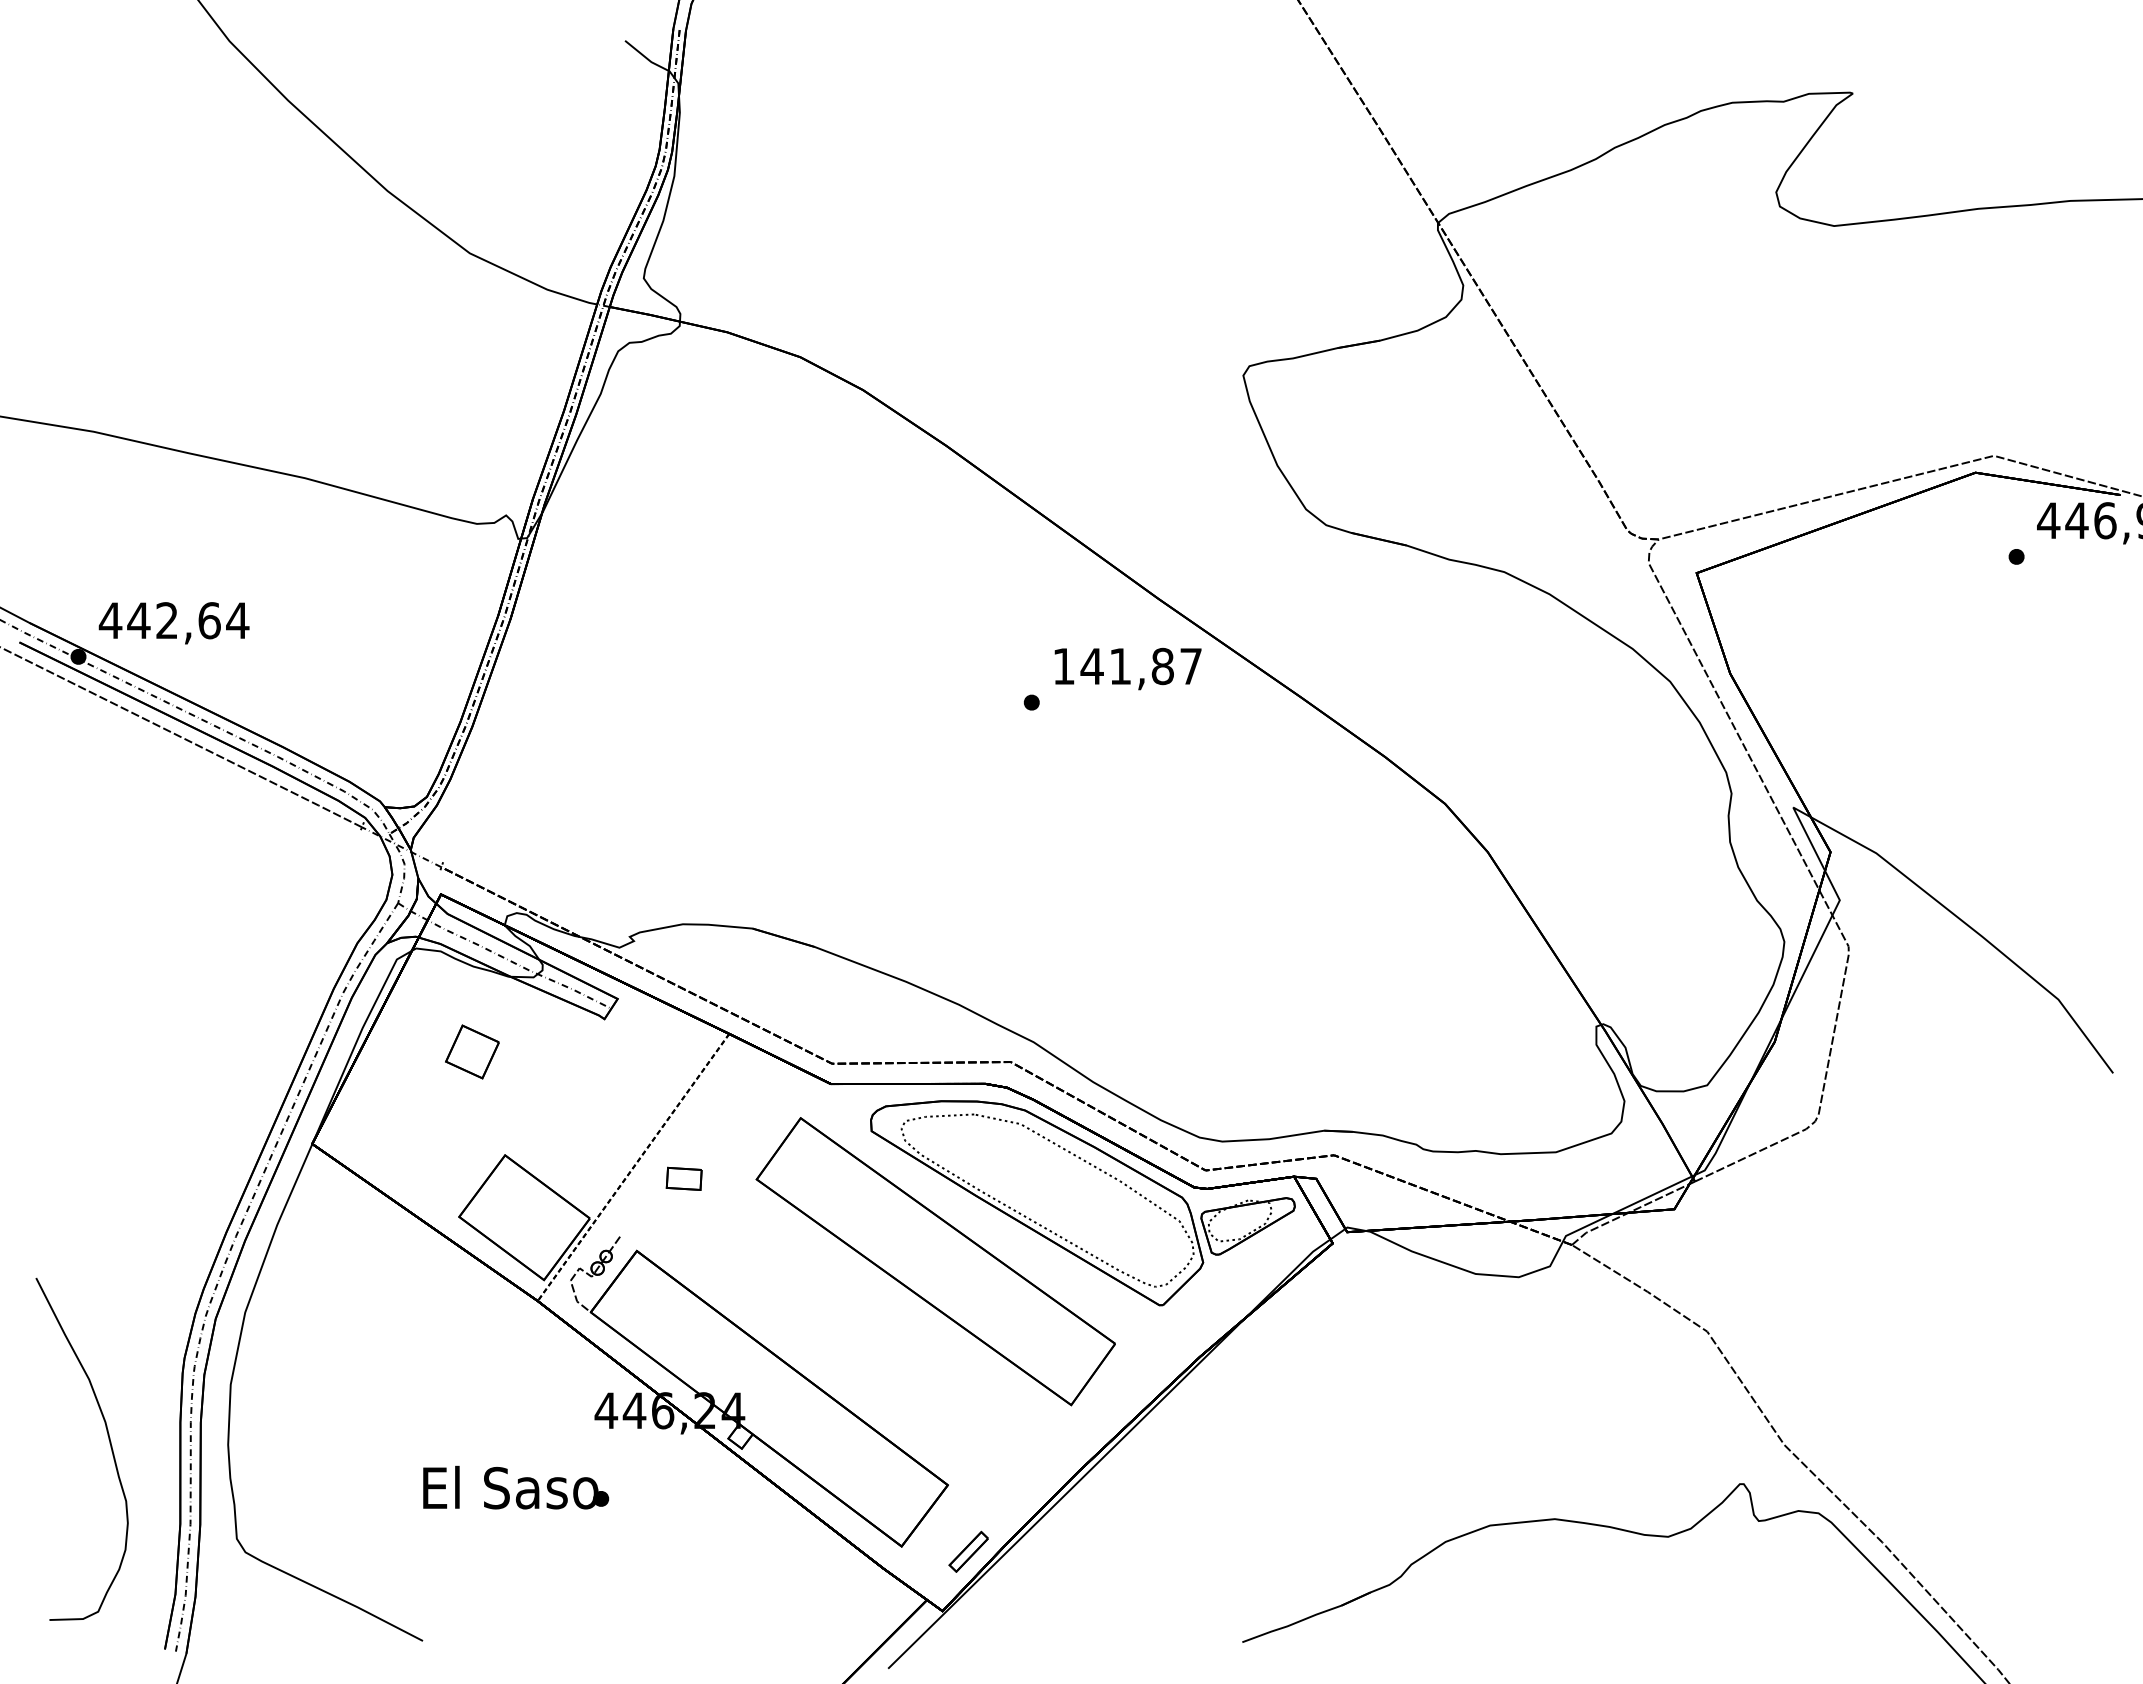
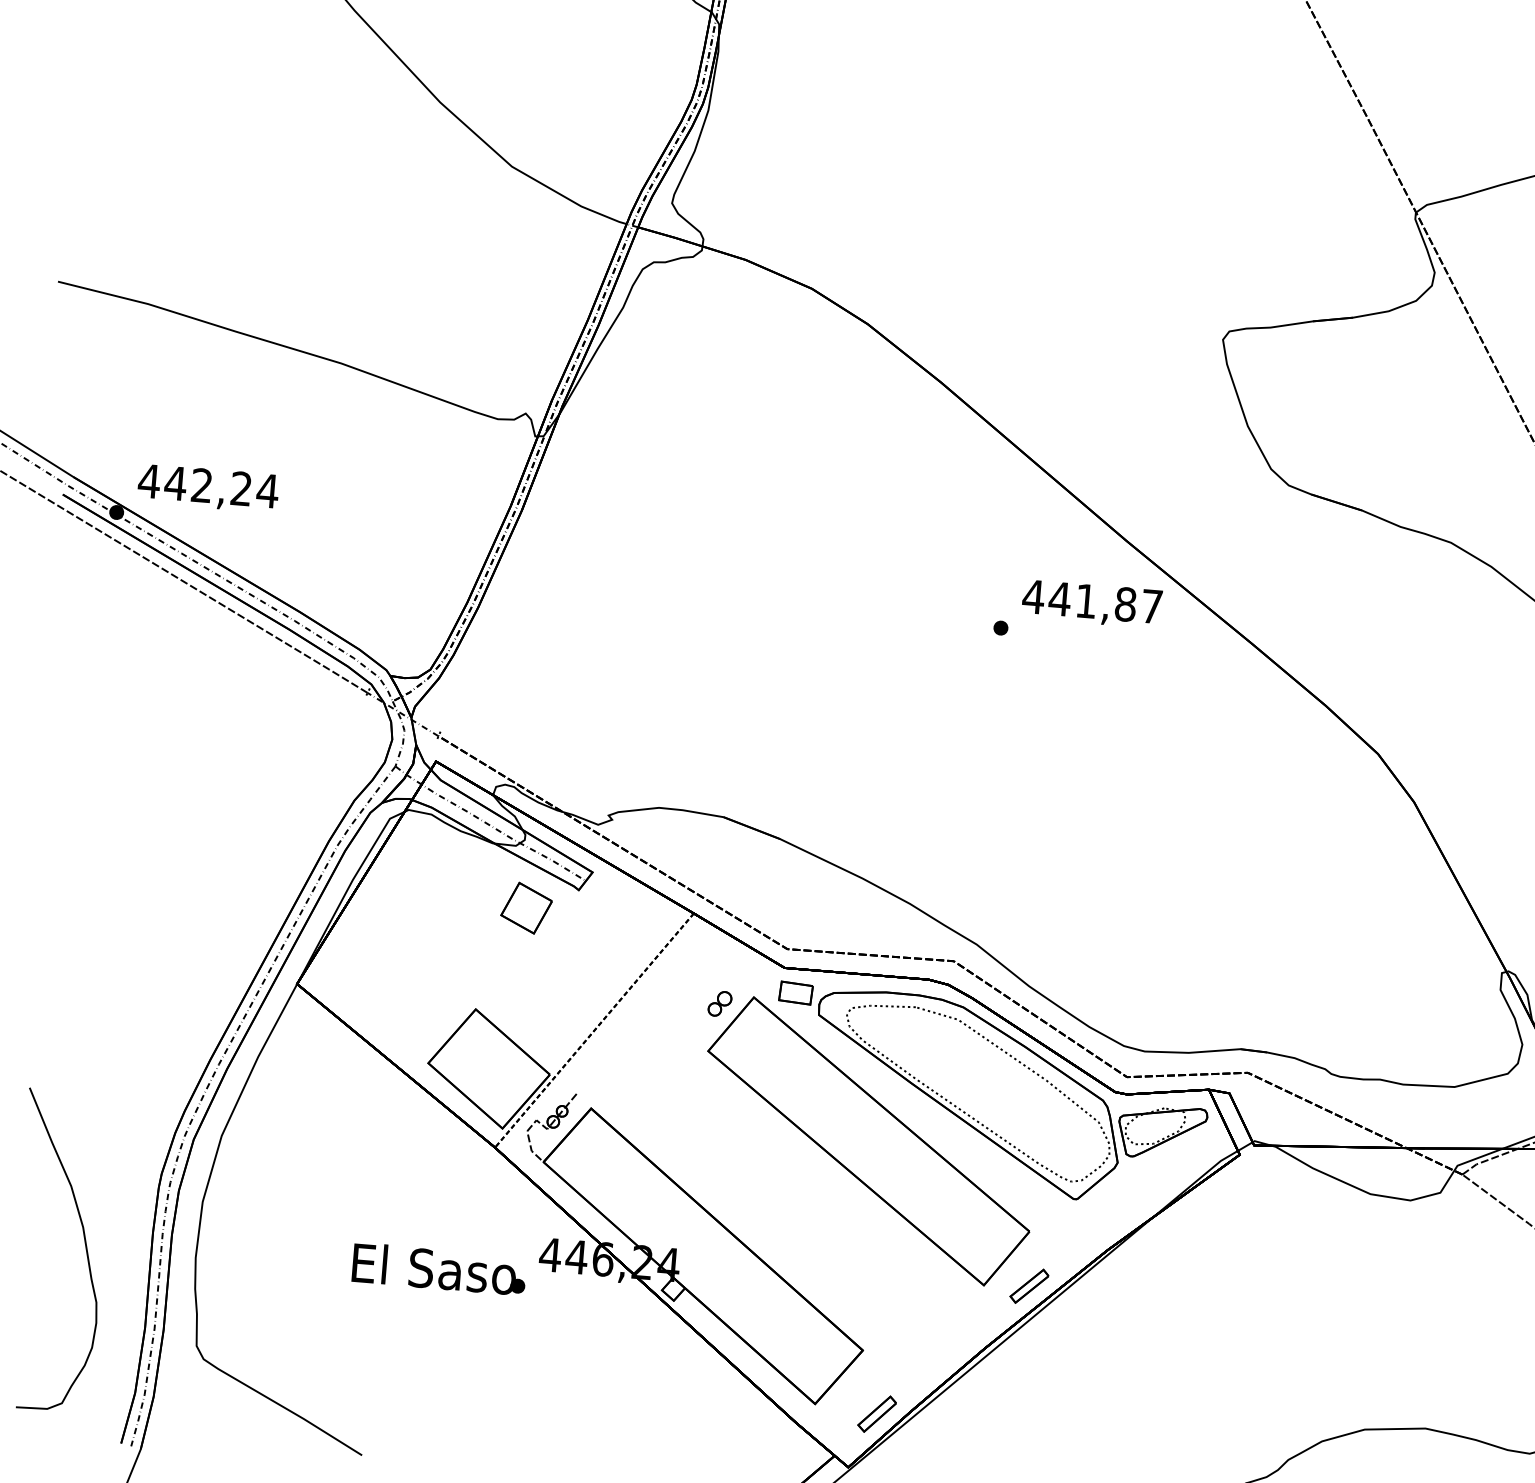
text: (209, 620) -> (241, 488), 442,64 -> 442,24
text: (1063, 666) -> (1033, 596), 141,87 -> 441,87
part: (472, 1051) -> (526, 907), moved
part: (764, 1128) -> (719, 1004), added
part: (683, 1178) -> (795, 992), moved
part: (1119, 1402) -> (1029, 1286), added
text: (516, 1487) -> (439, 1269), moved

